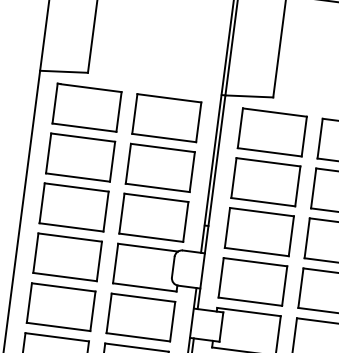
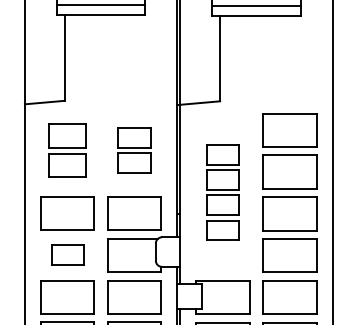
part: (83, 132) -> (67, 150), size x0.7
part: (163, 142) -> (134, 150), size x0.6
part: (261, 206) -> (222, 192), size x0.6
part: (67, 257) -> (67, 255), size x0.6

